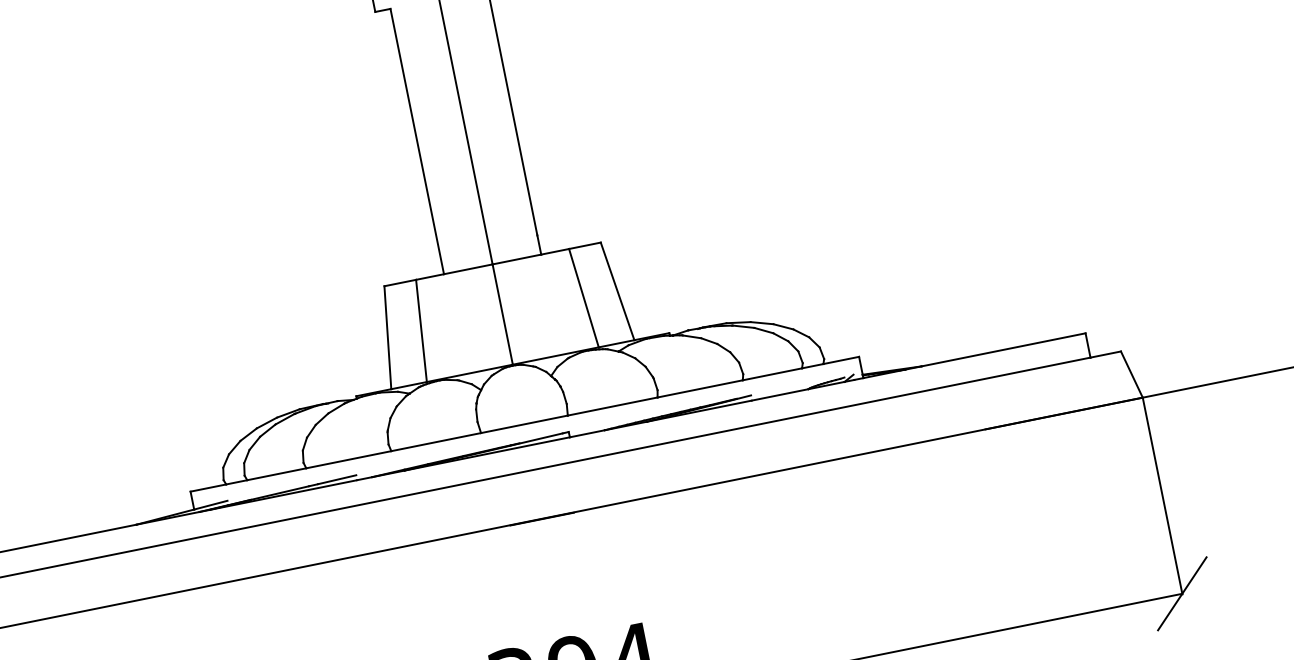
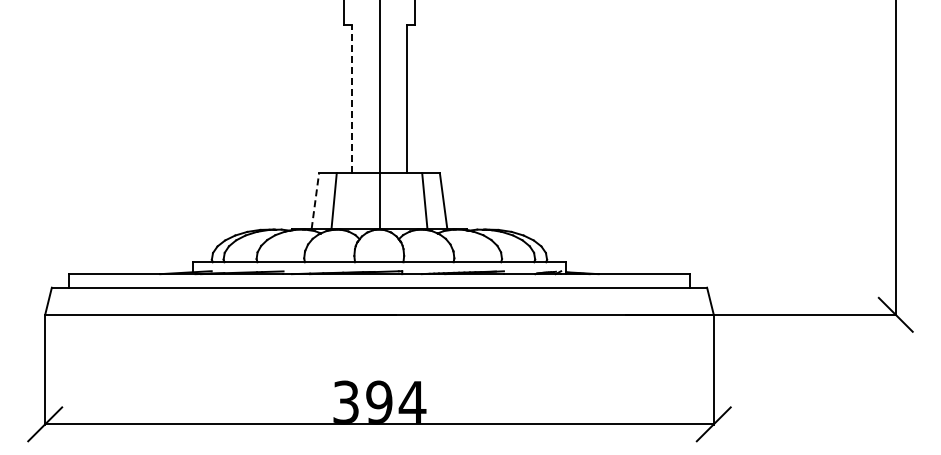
line: (417, 140) -> (352, 98), solid -> dashed
line: (387, 336) -> (315, 200), solid -> dashed

